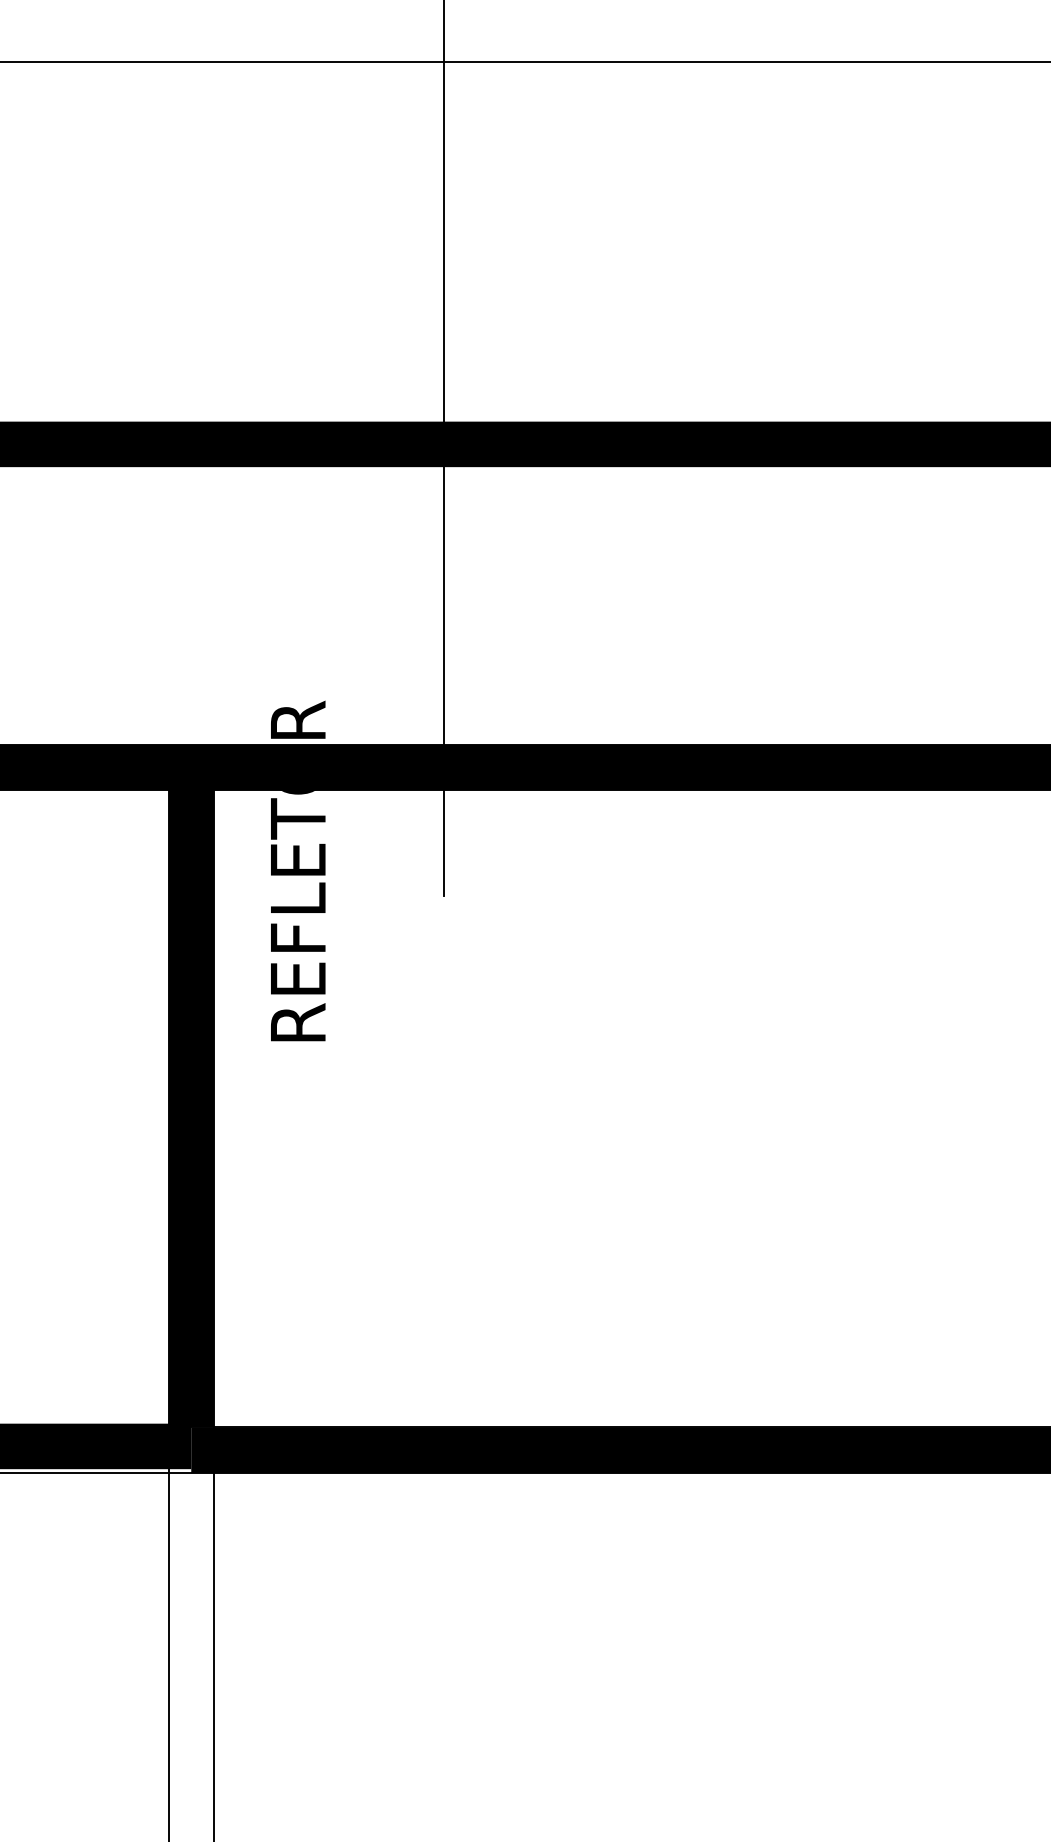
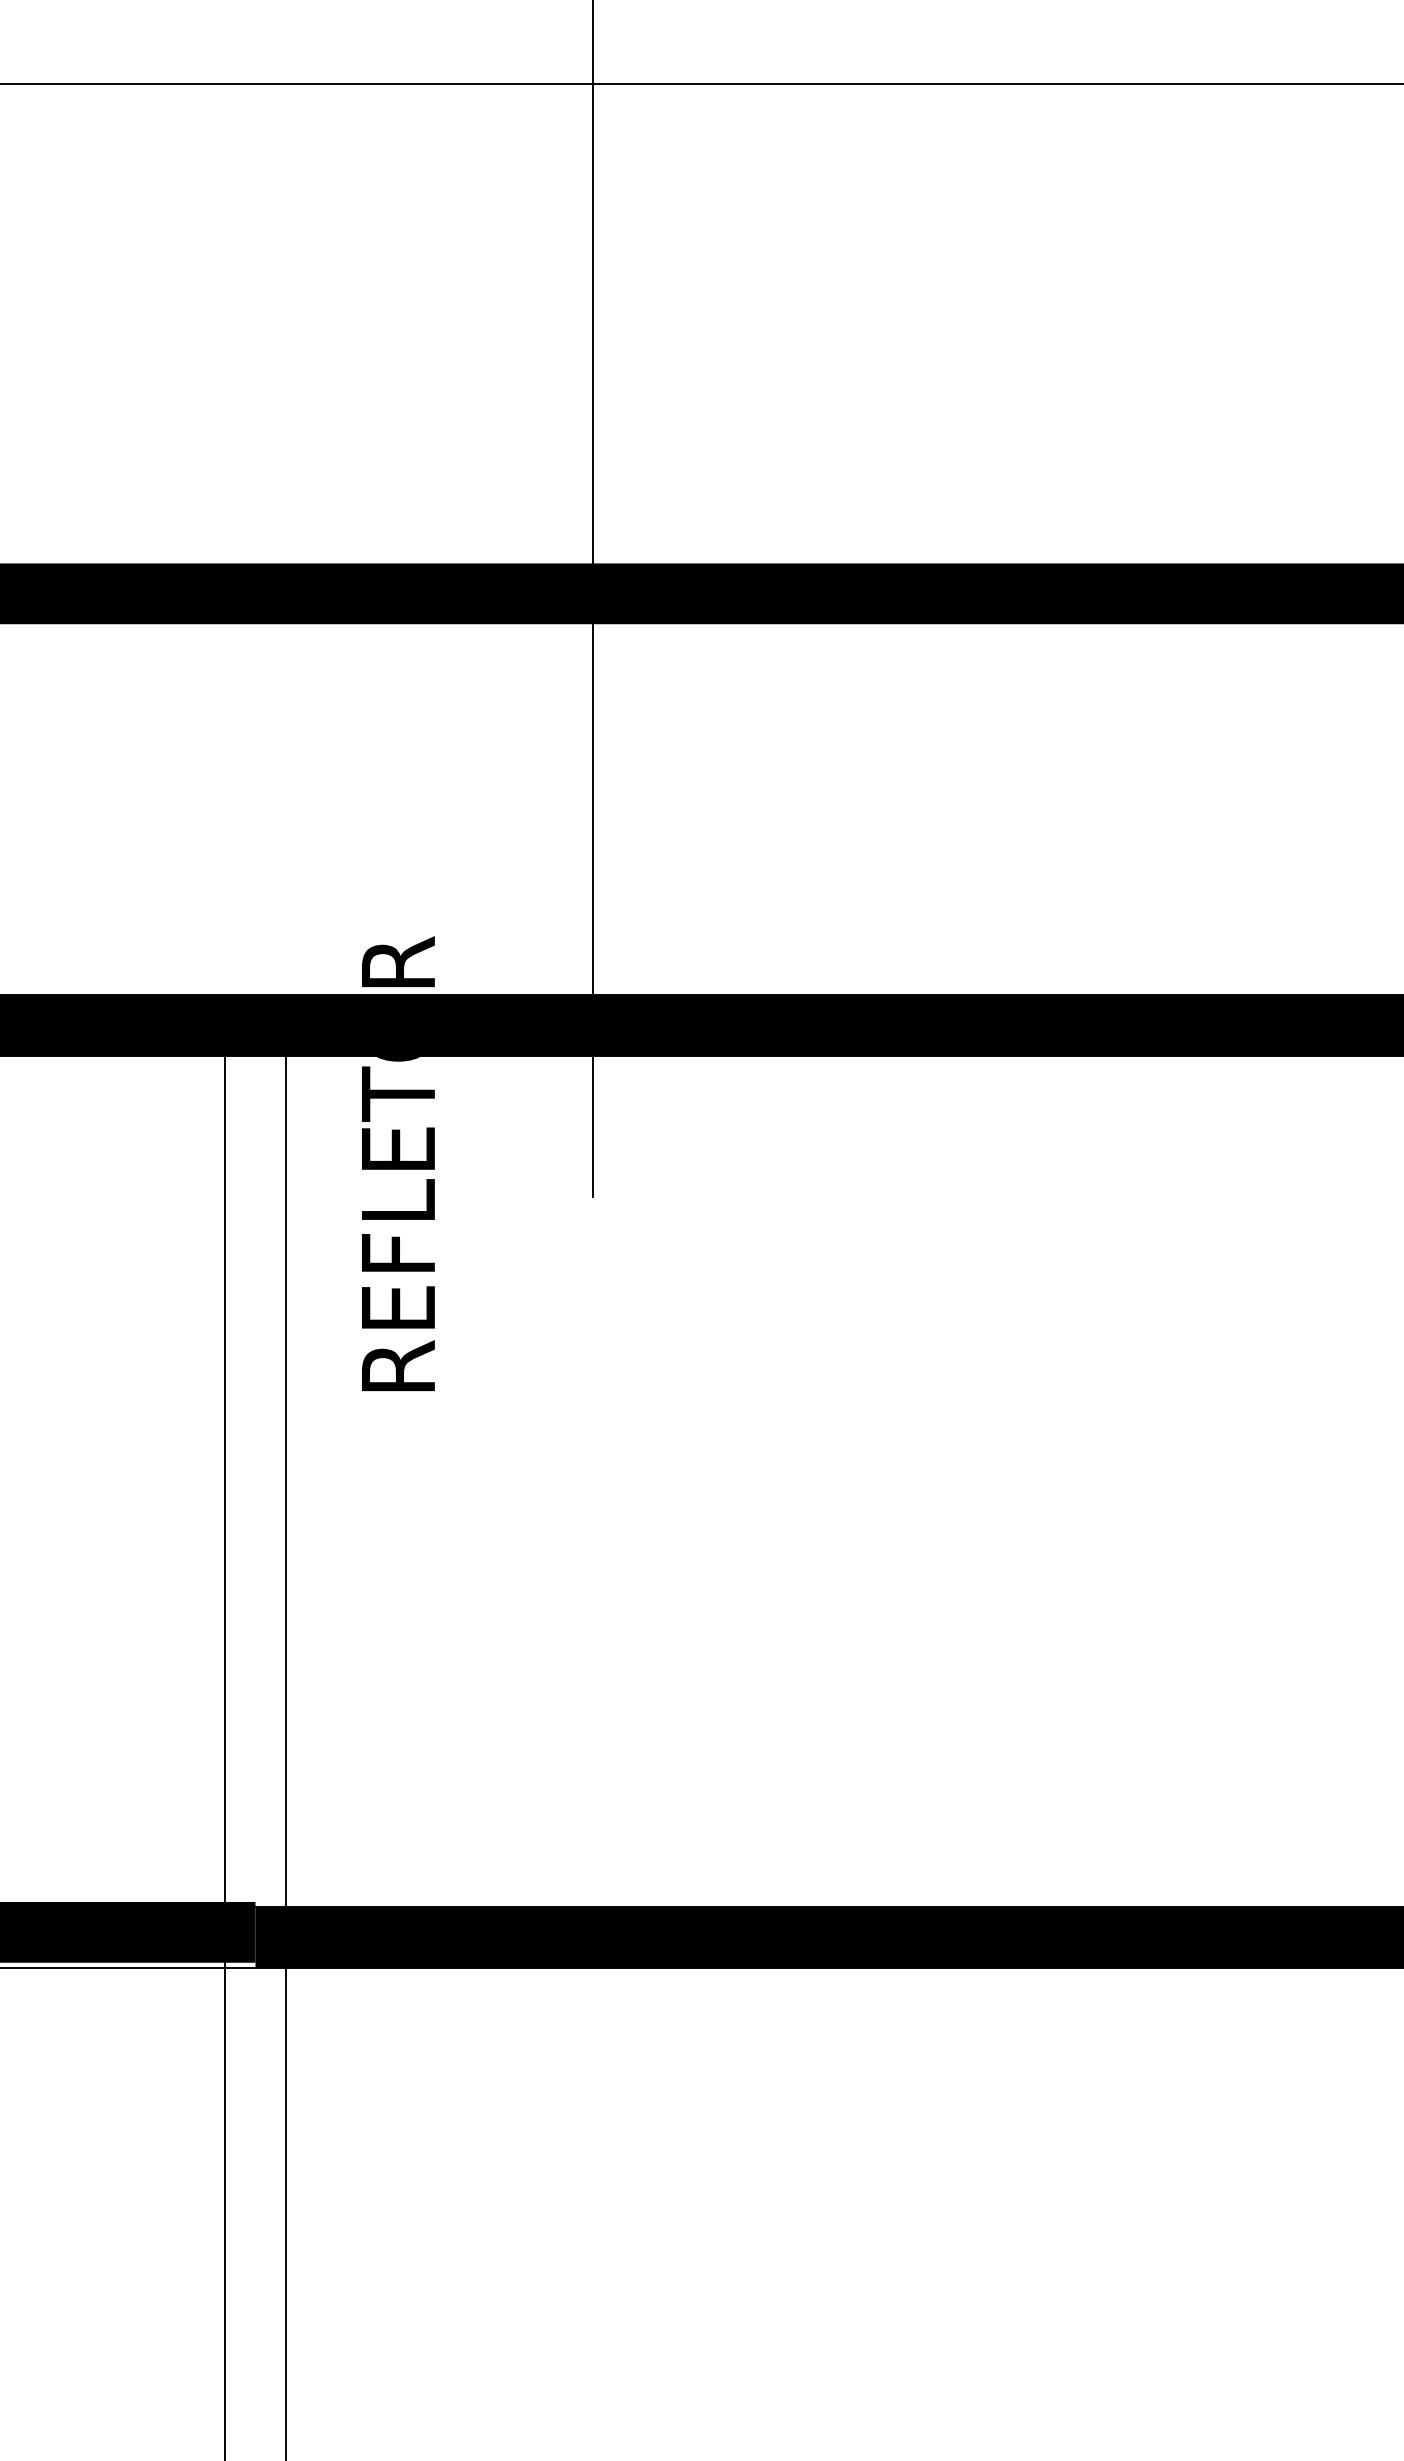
fill: (191, 1108) -> (255, 1481), removed

